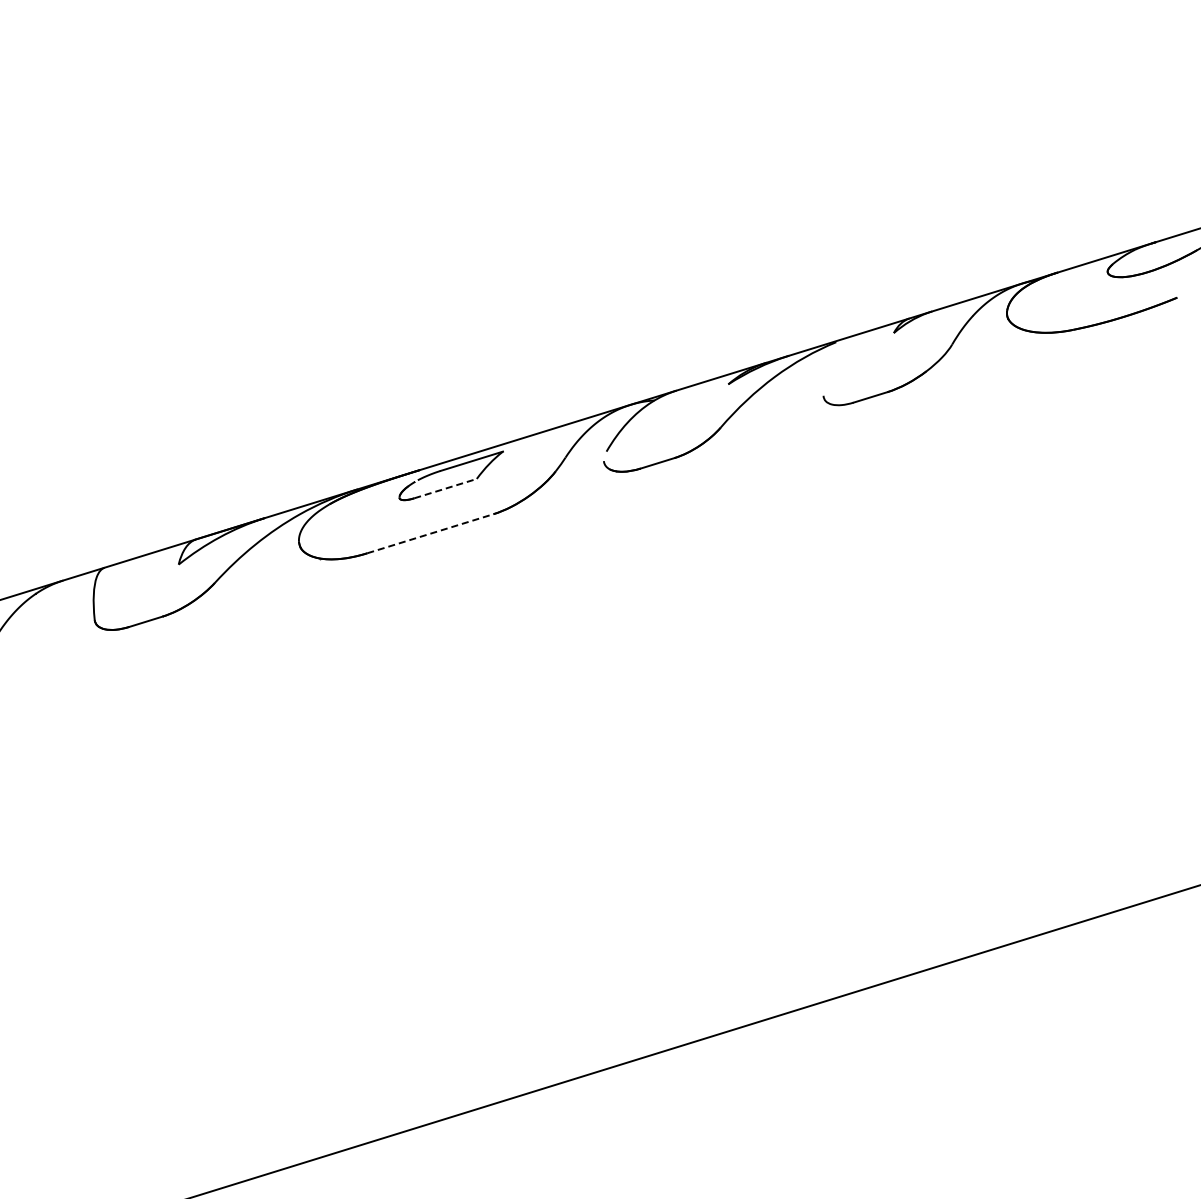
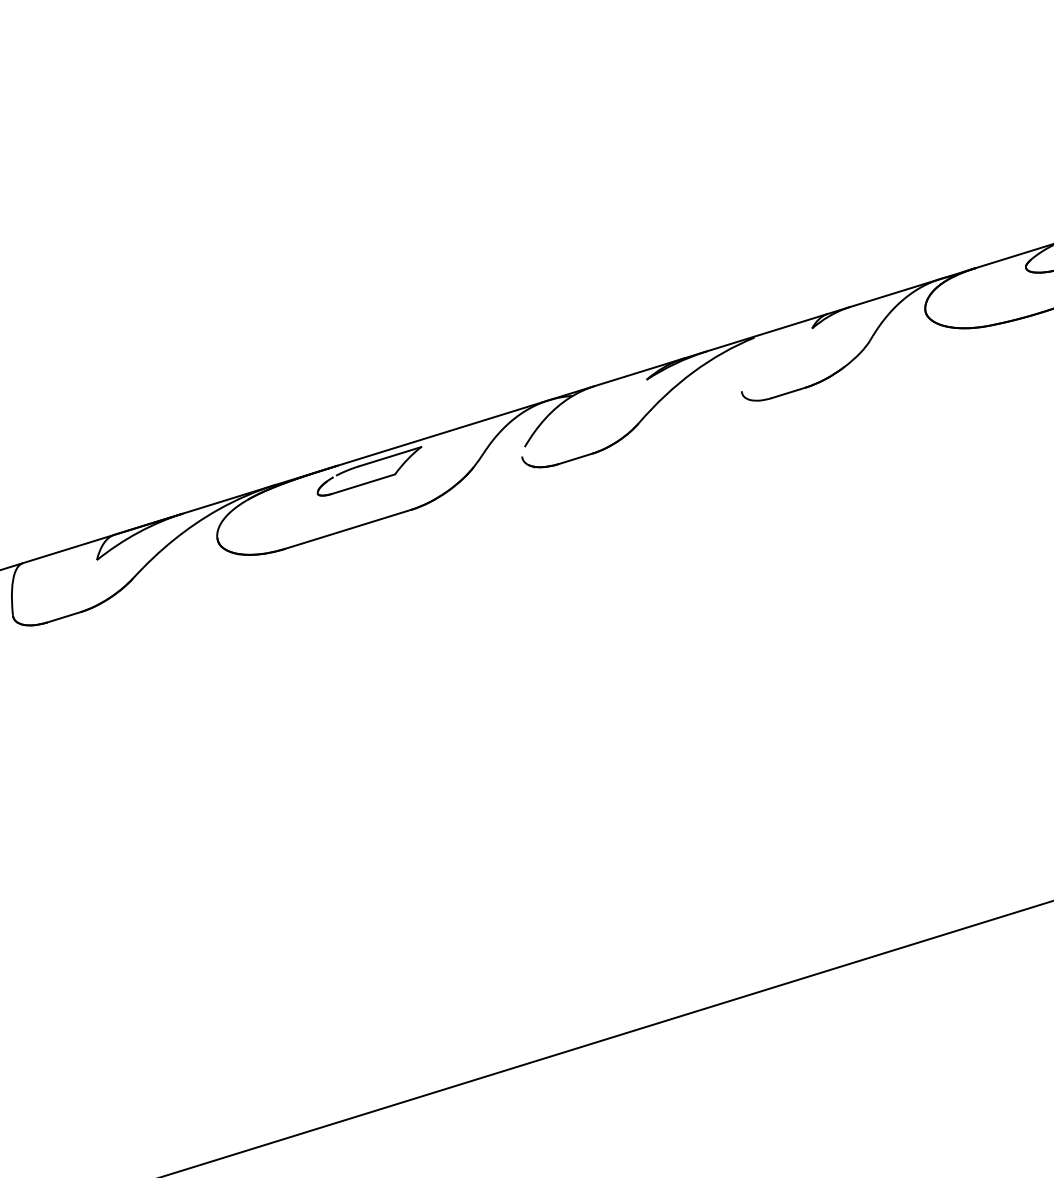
line: (445, 488) -> (363, 483), dashed -> solid
line: (430, 533) -> (348, 528), dashed -> solid

